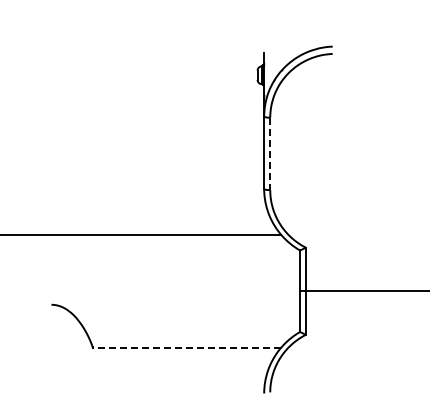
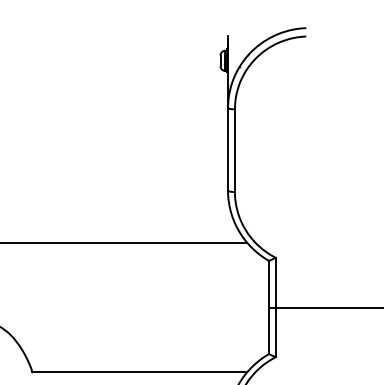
line: (270, 154) -> (235, 151), dashed -> solid
line: (186, 347) -> (139, 371), dashed -> solid

